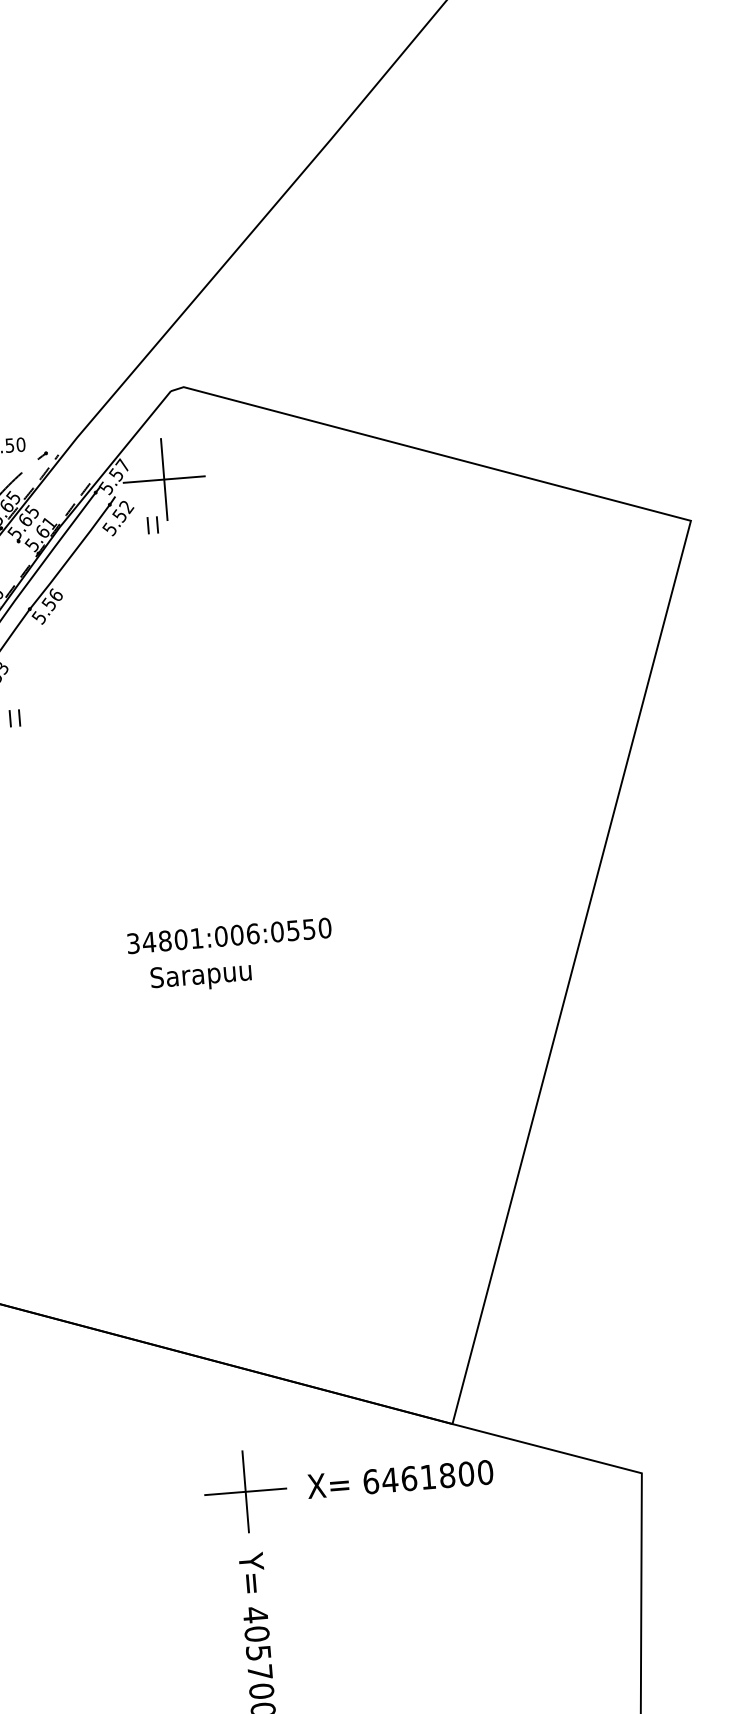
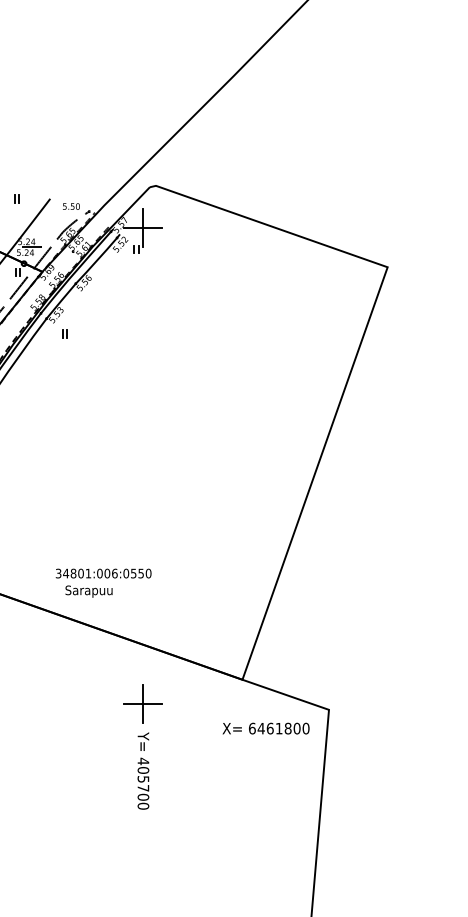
text: (230, 954) -> (103, 582), moved
text: (399, 1479) -> (265, 728), moved

